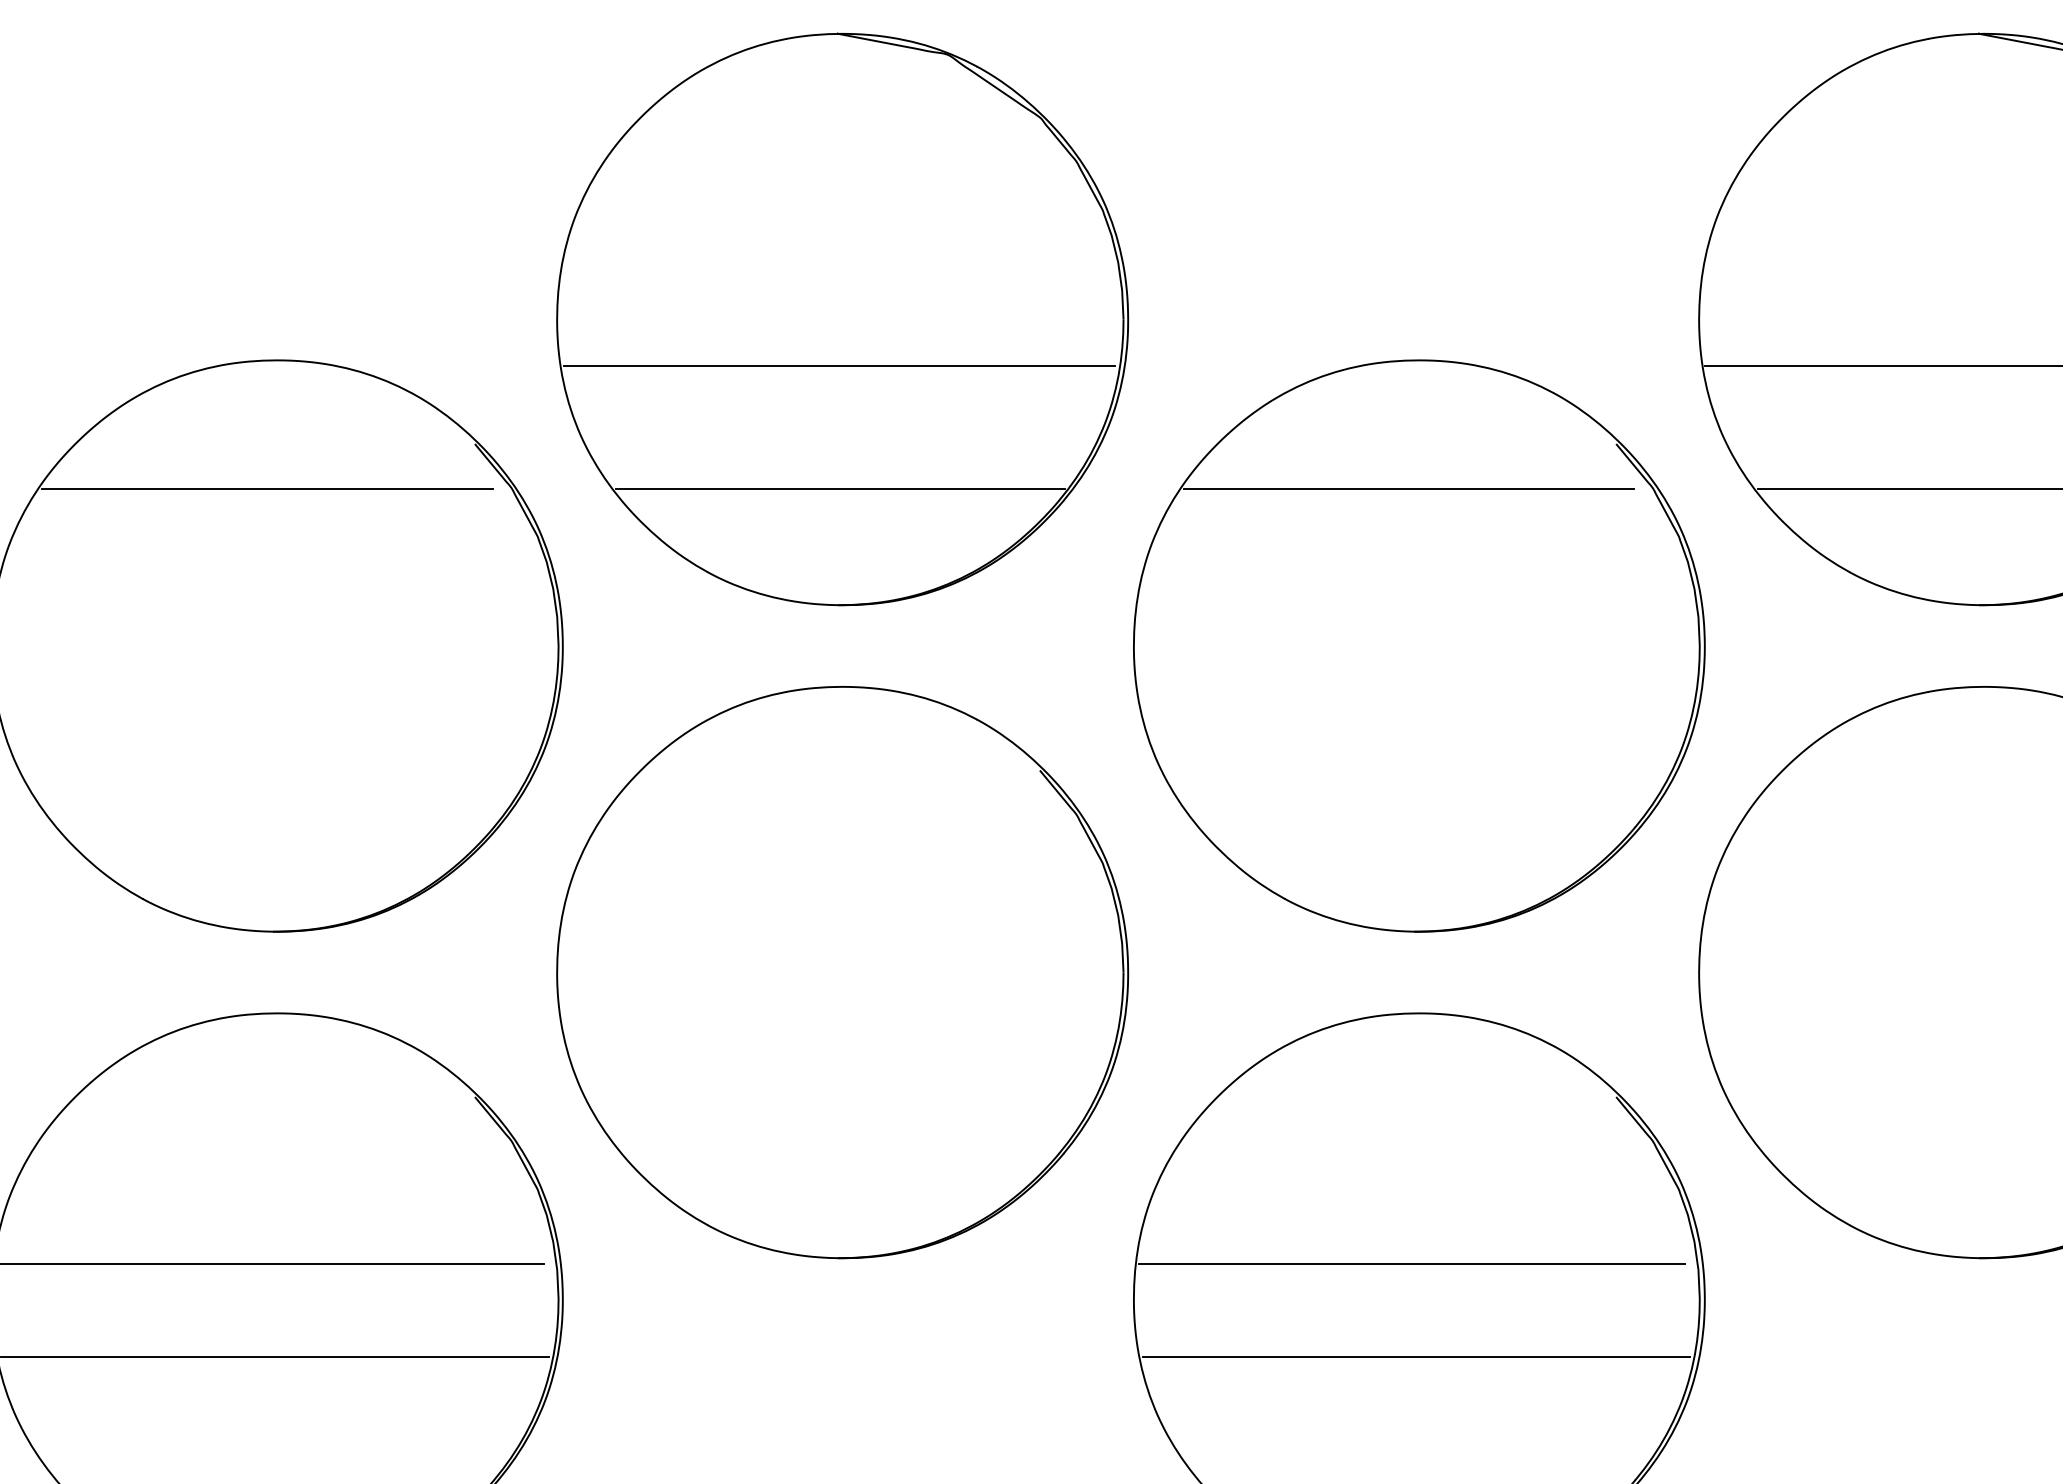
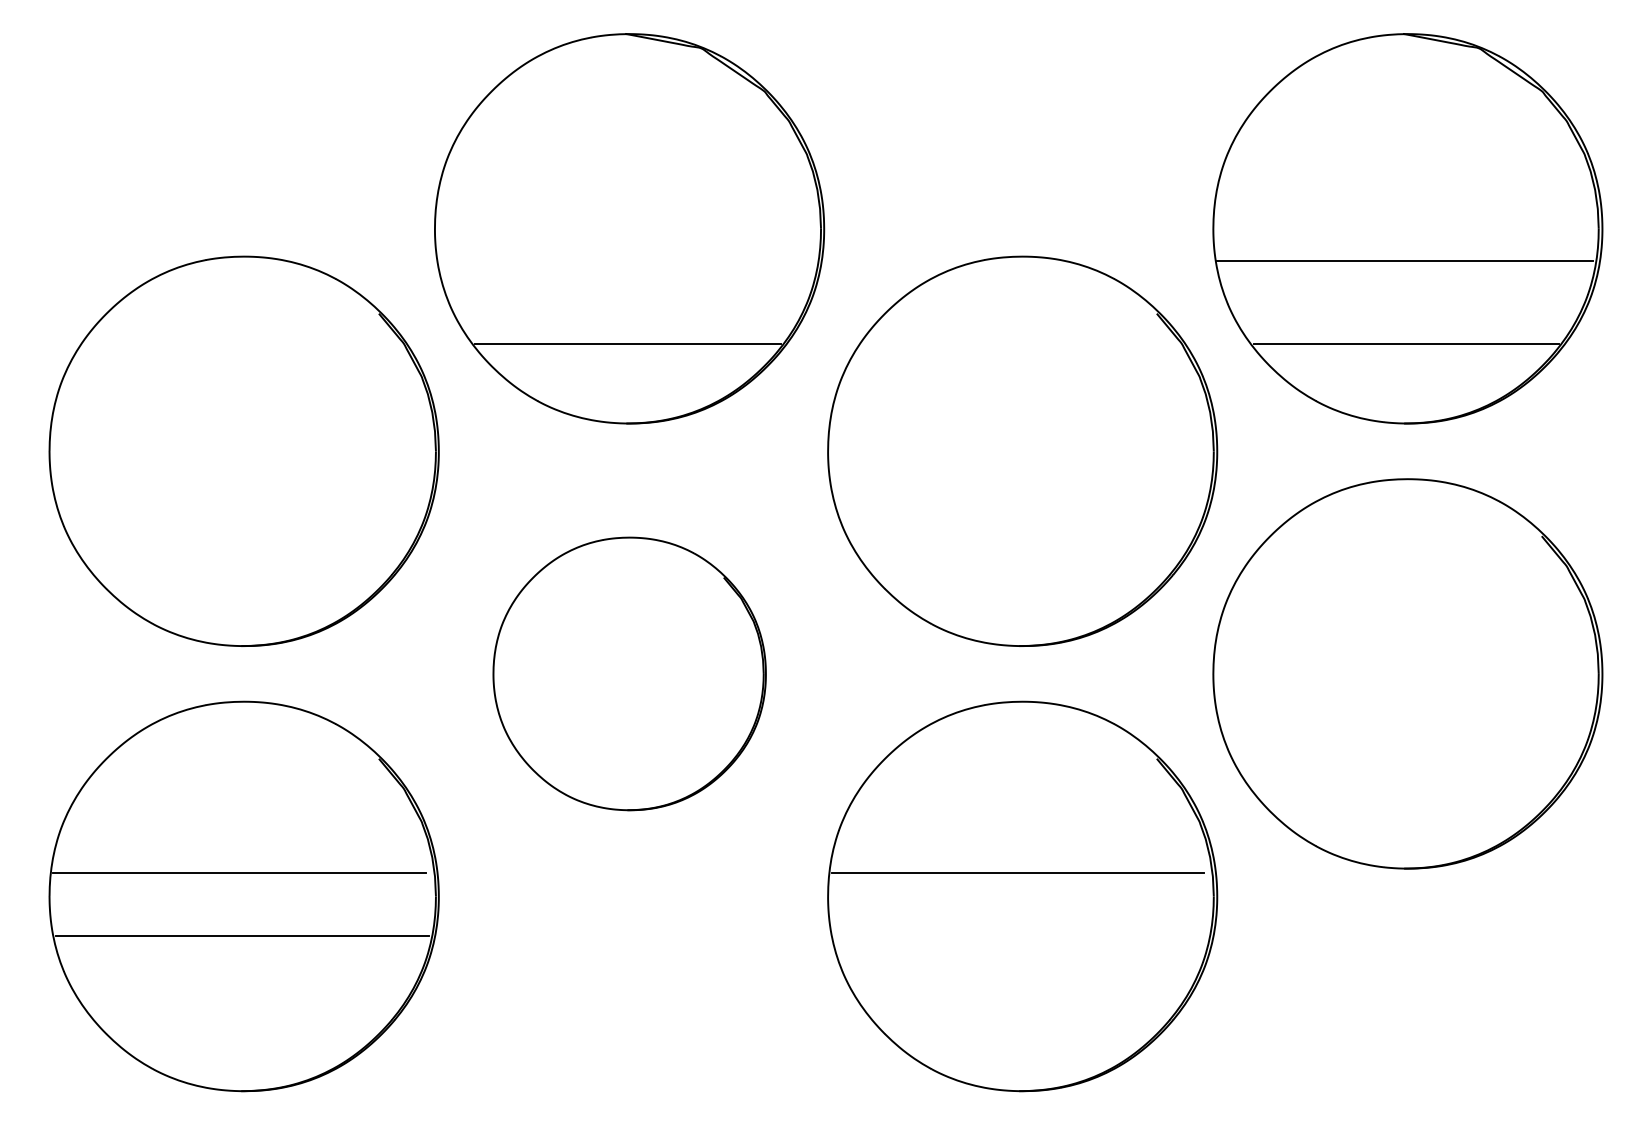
line: (839, 366) -> (627, 260), removed
line: (267, 489) -> (237, 344), removed
line: (1408, 489) -> (1015, 344), removed
part: (842, 971) -> (629, 673), size x0.7
line: (1416, 1356) -> (1020, 935), removed

